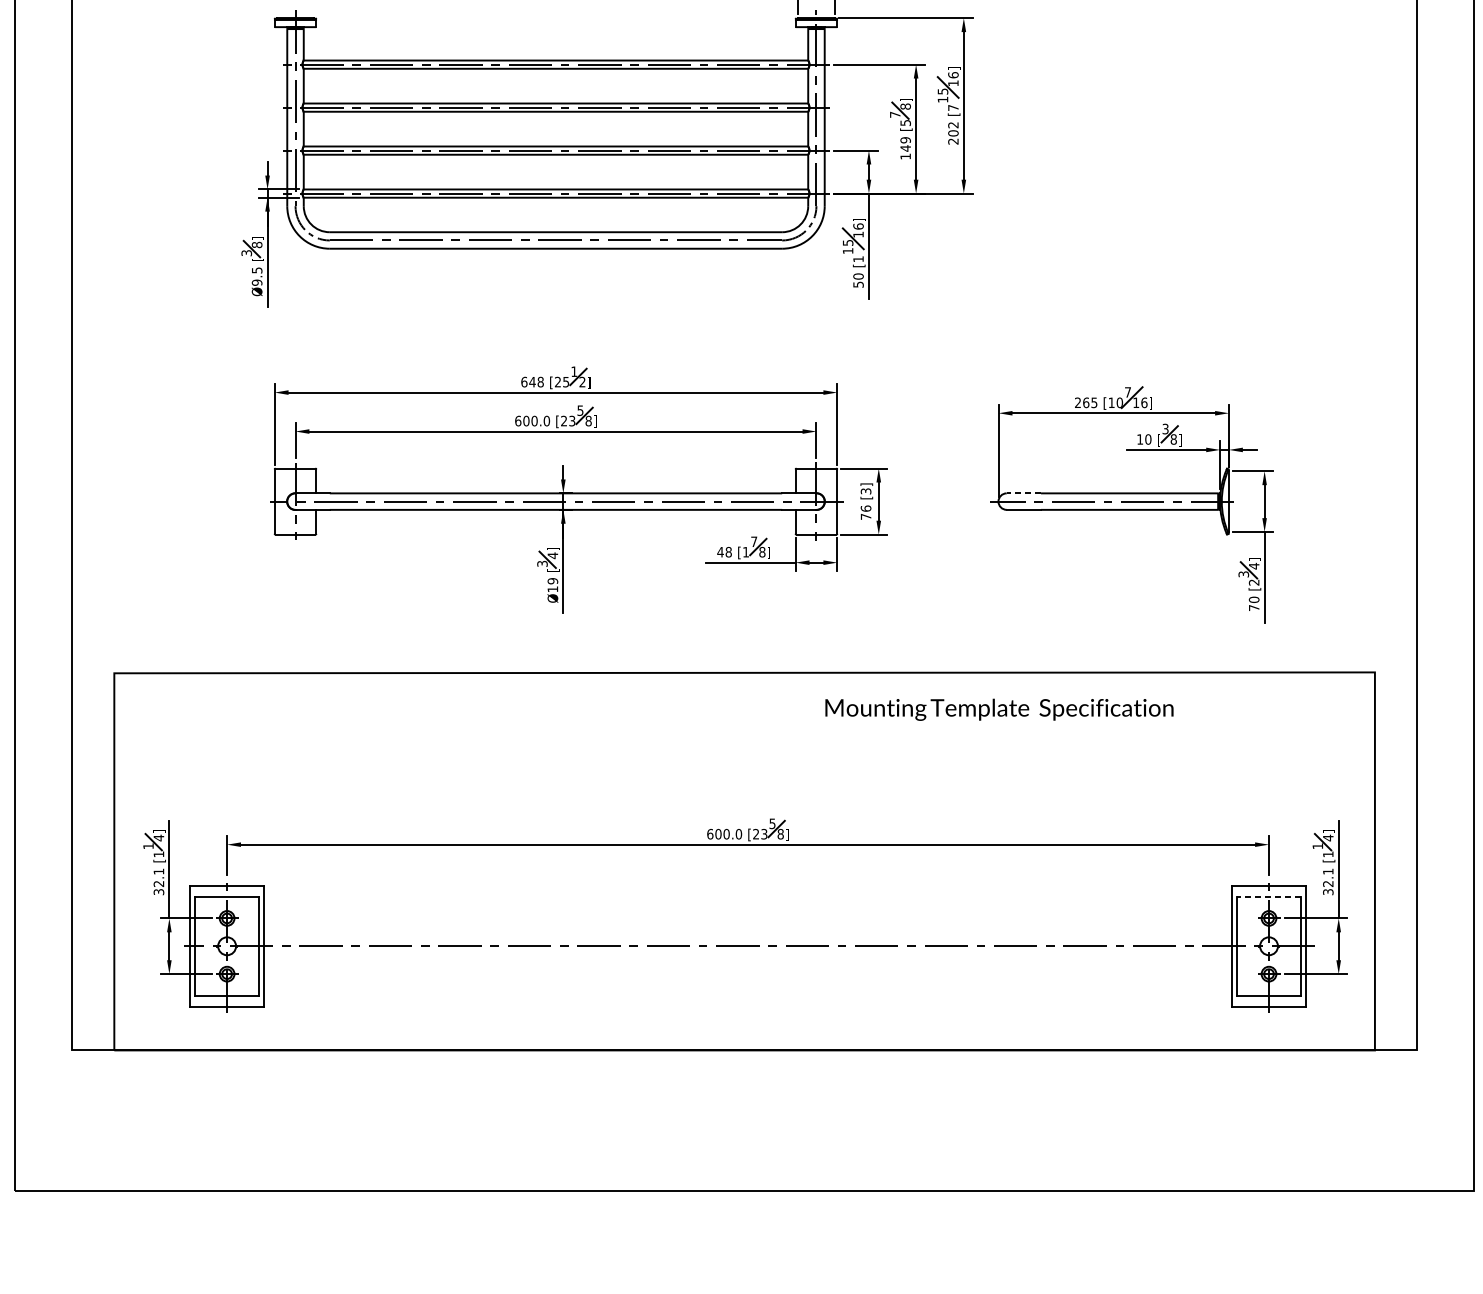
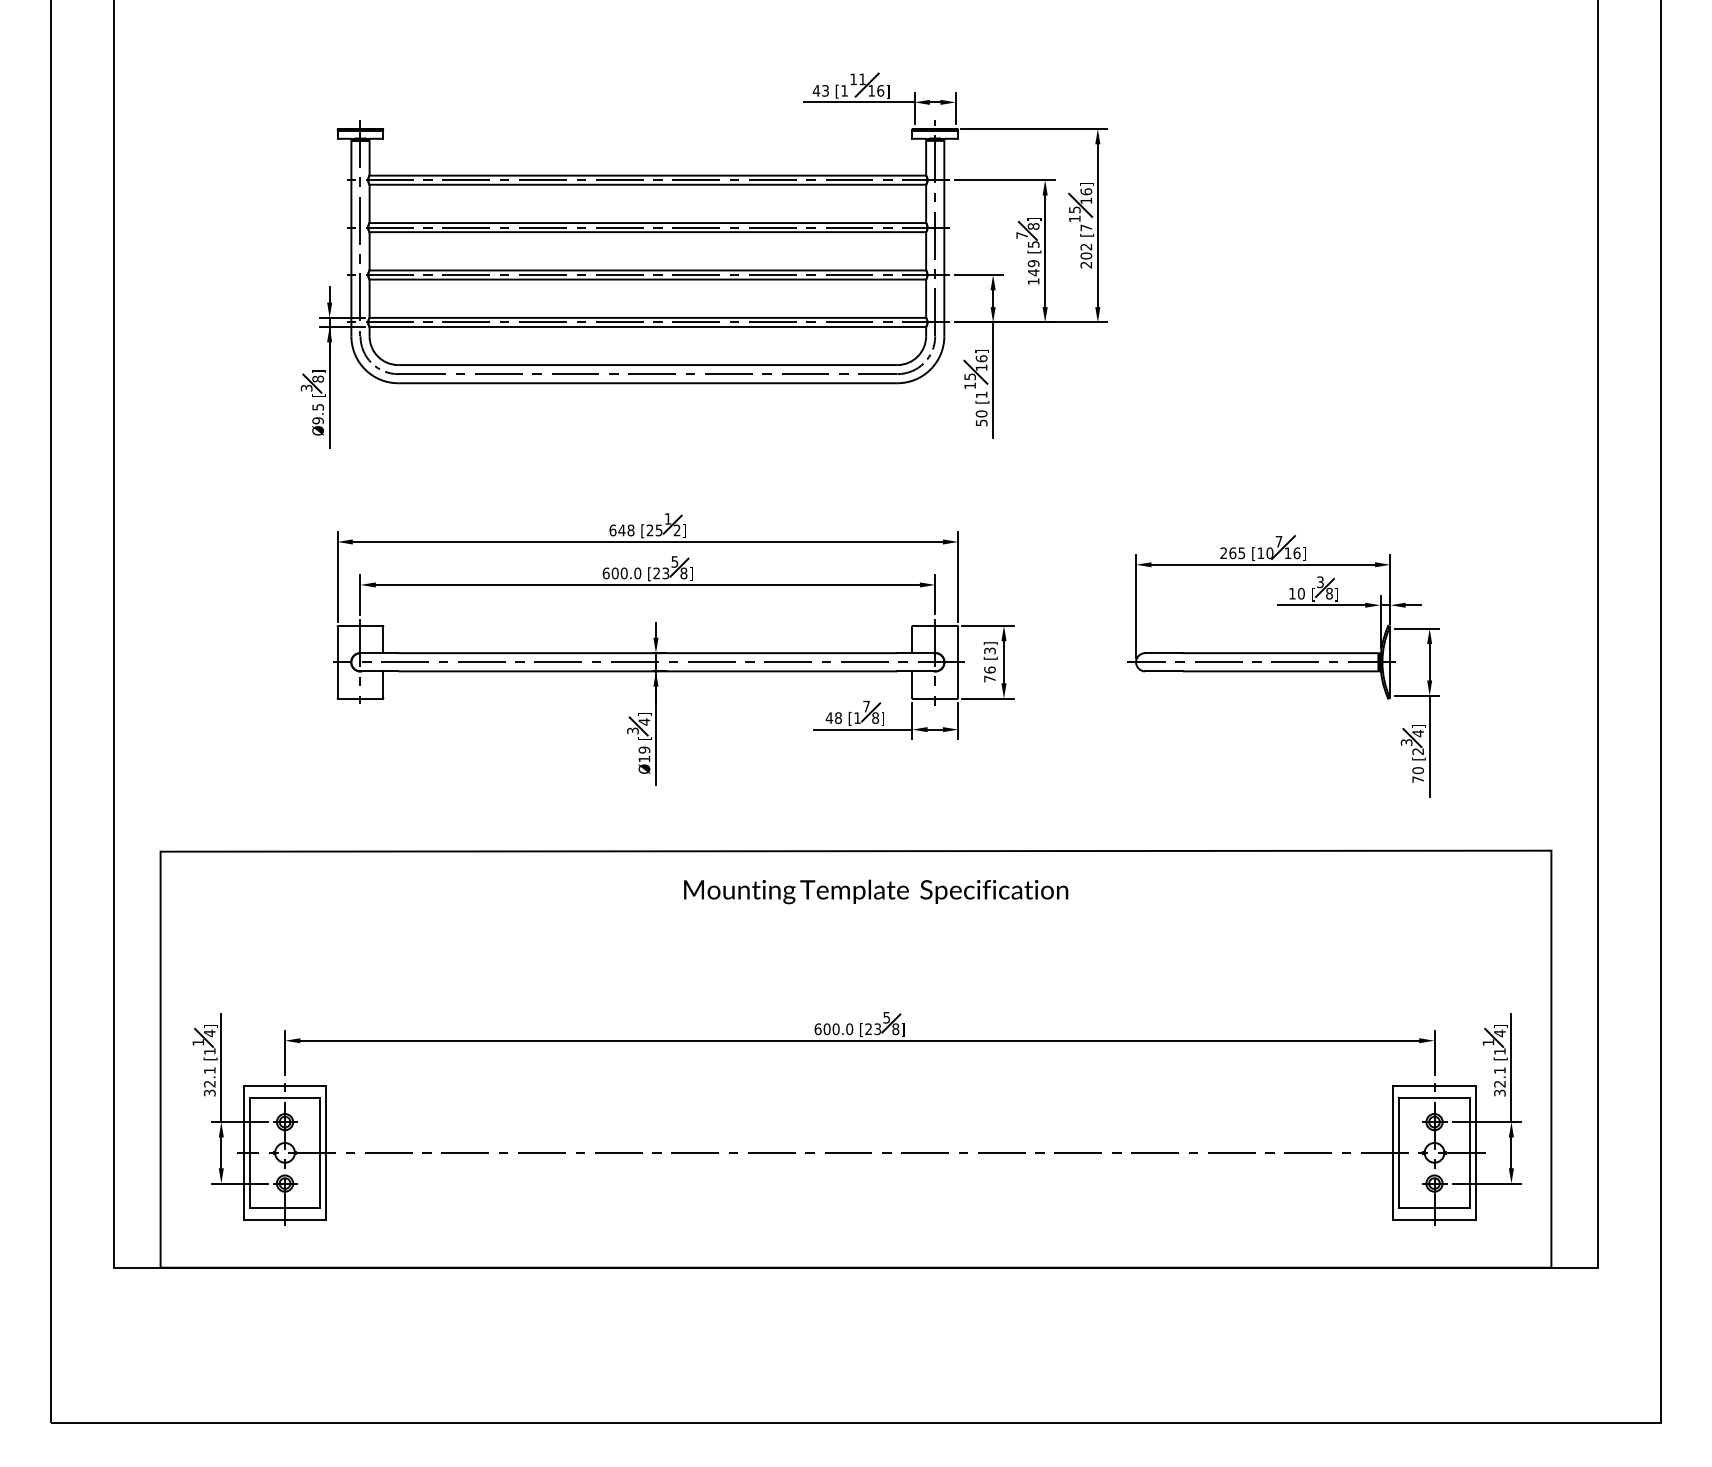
line: (1024, 493) -> (1164, 653), dashed -> solid
text: (999, 709) -> (876, 891), moved
line: (1268, 897) -> (1434, 1098), dashed -> solid

